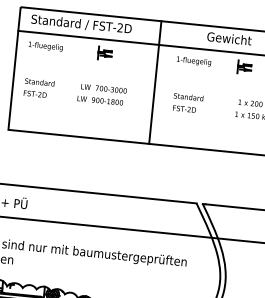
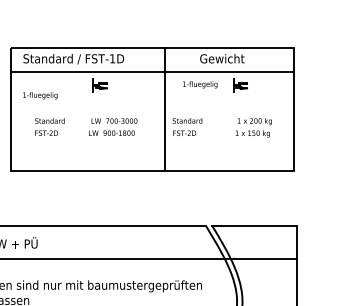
text: (120, 27) -> (112, 58), FST-2D -> FST-1D
text: (45, 46) -> (40, 95), moved
text: (194, 61) -> (200, 84), moved
line: (154, 82) -> (164, 109), moved
text: (75, 91) -> (86, 126), moved

